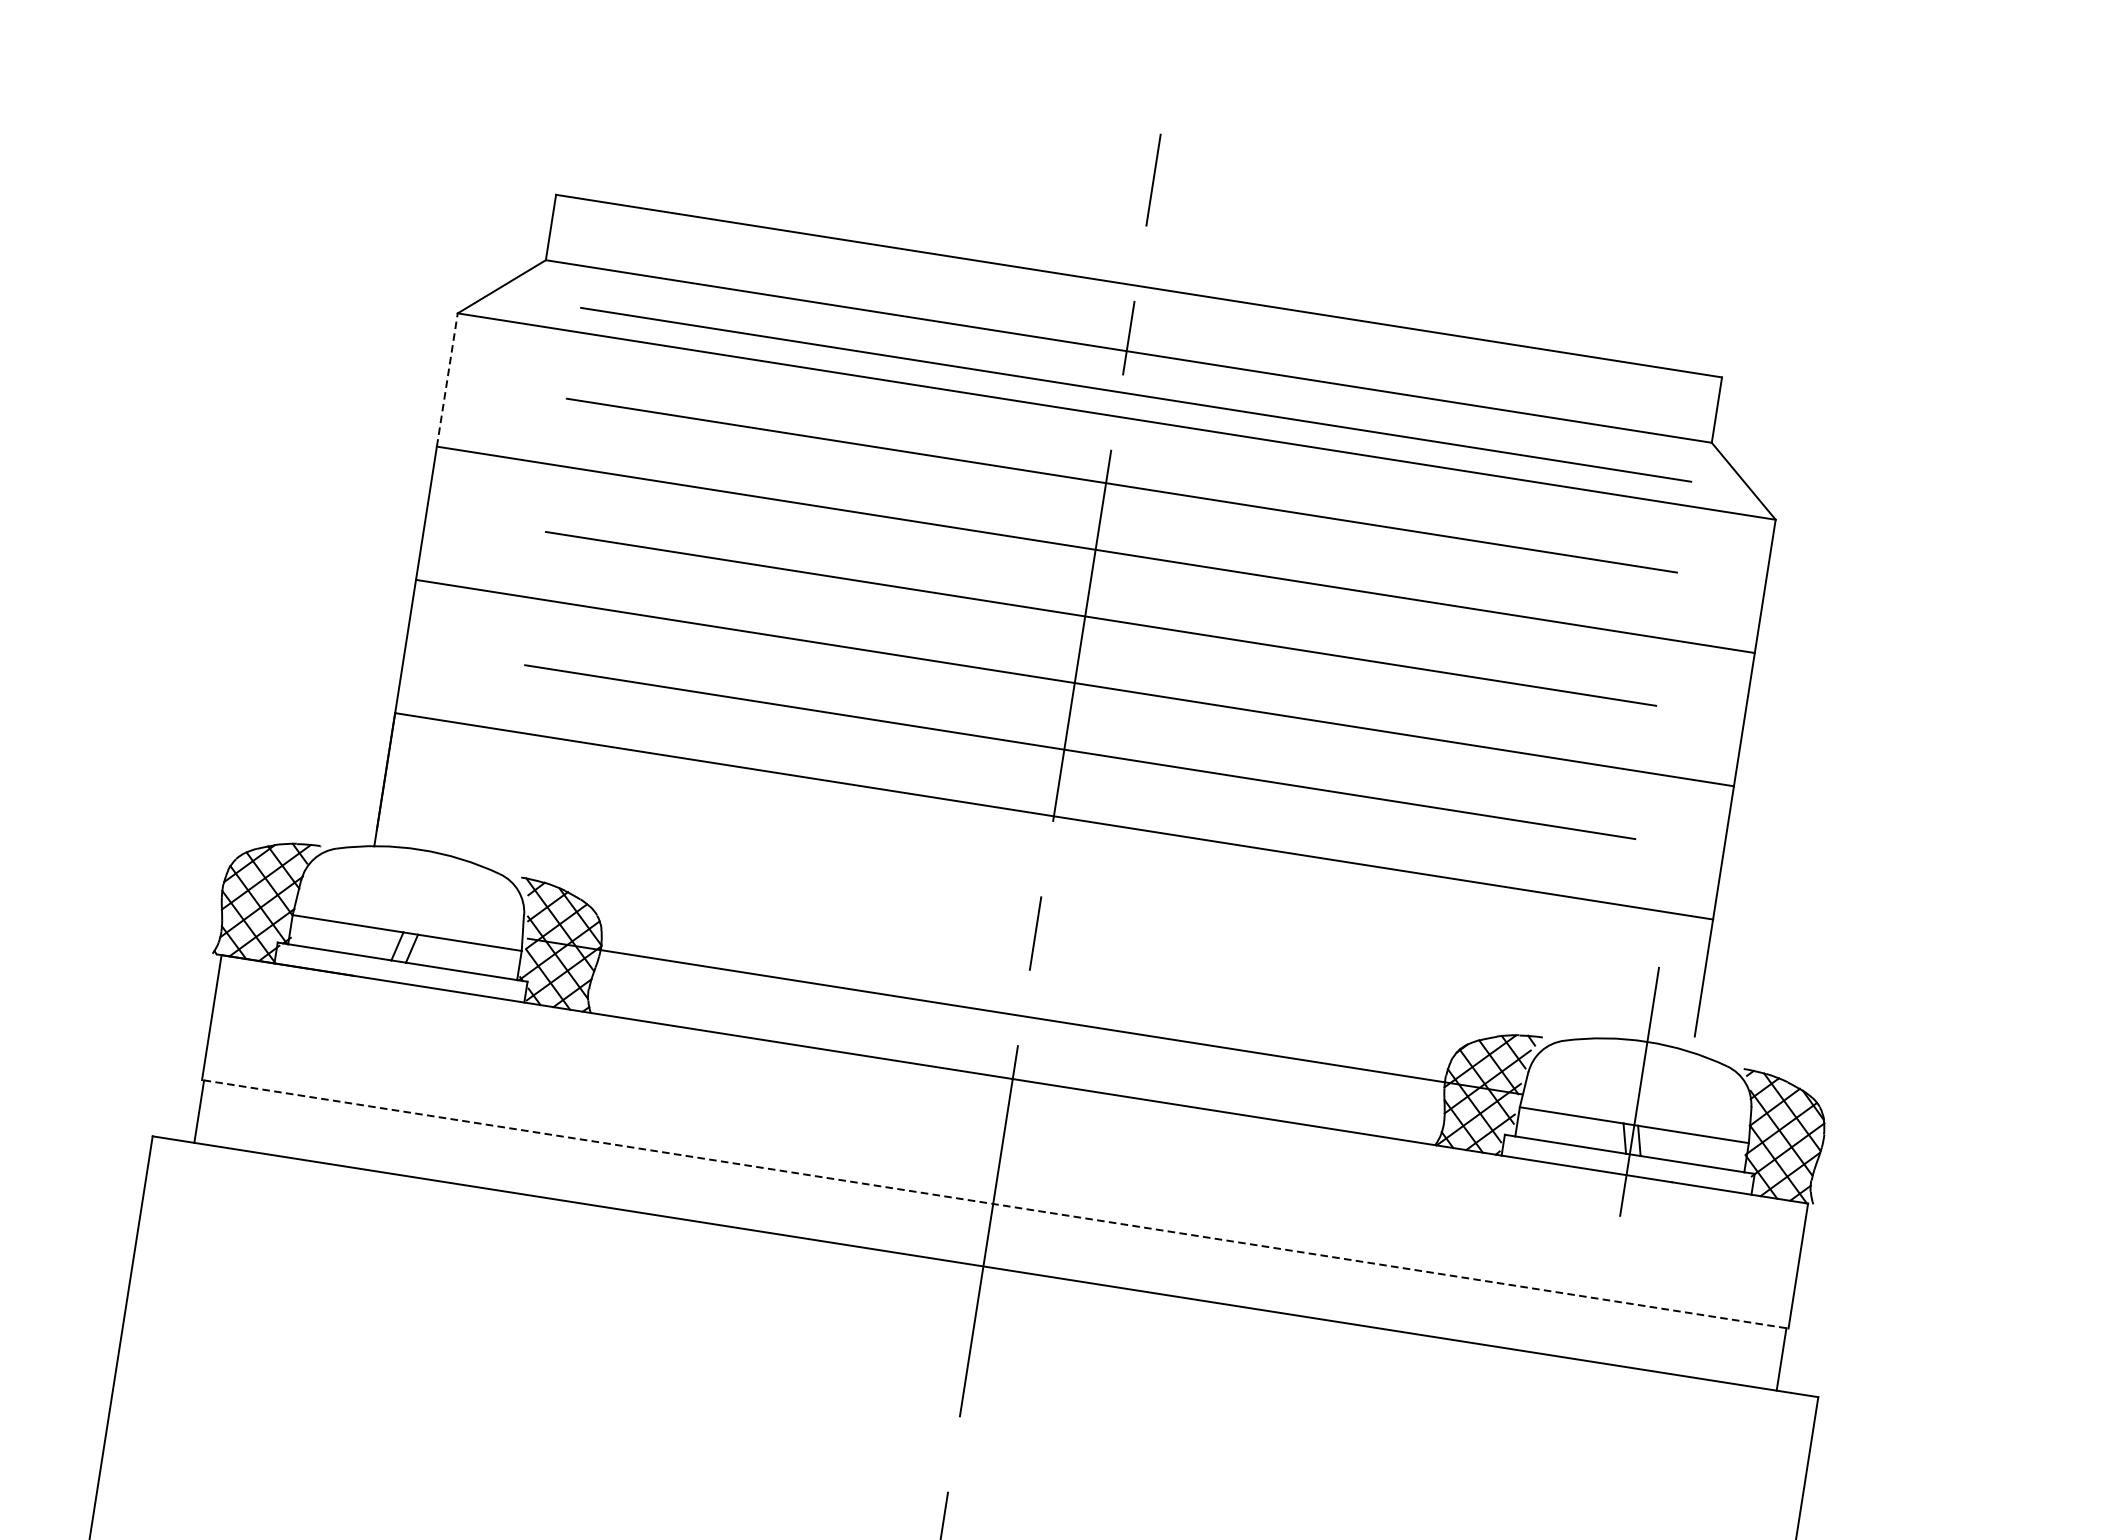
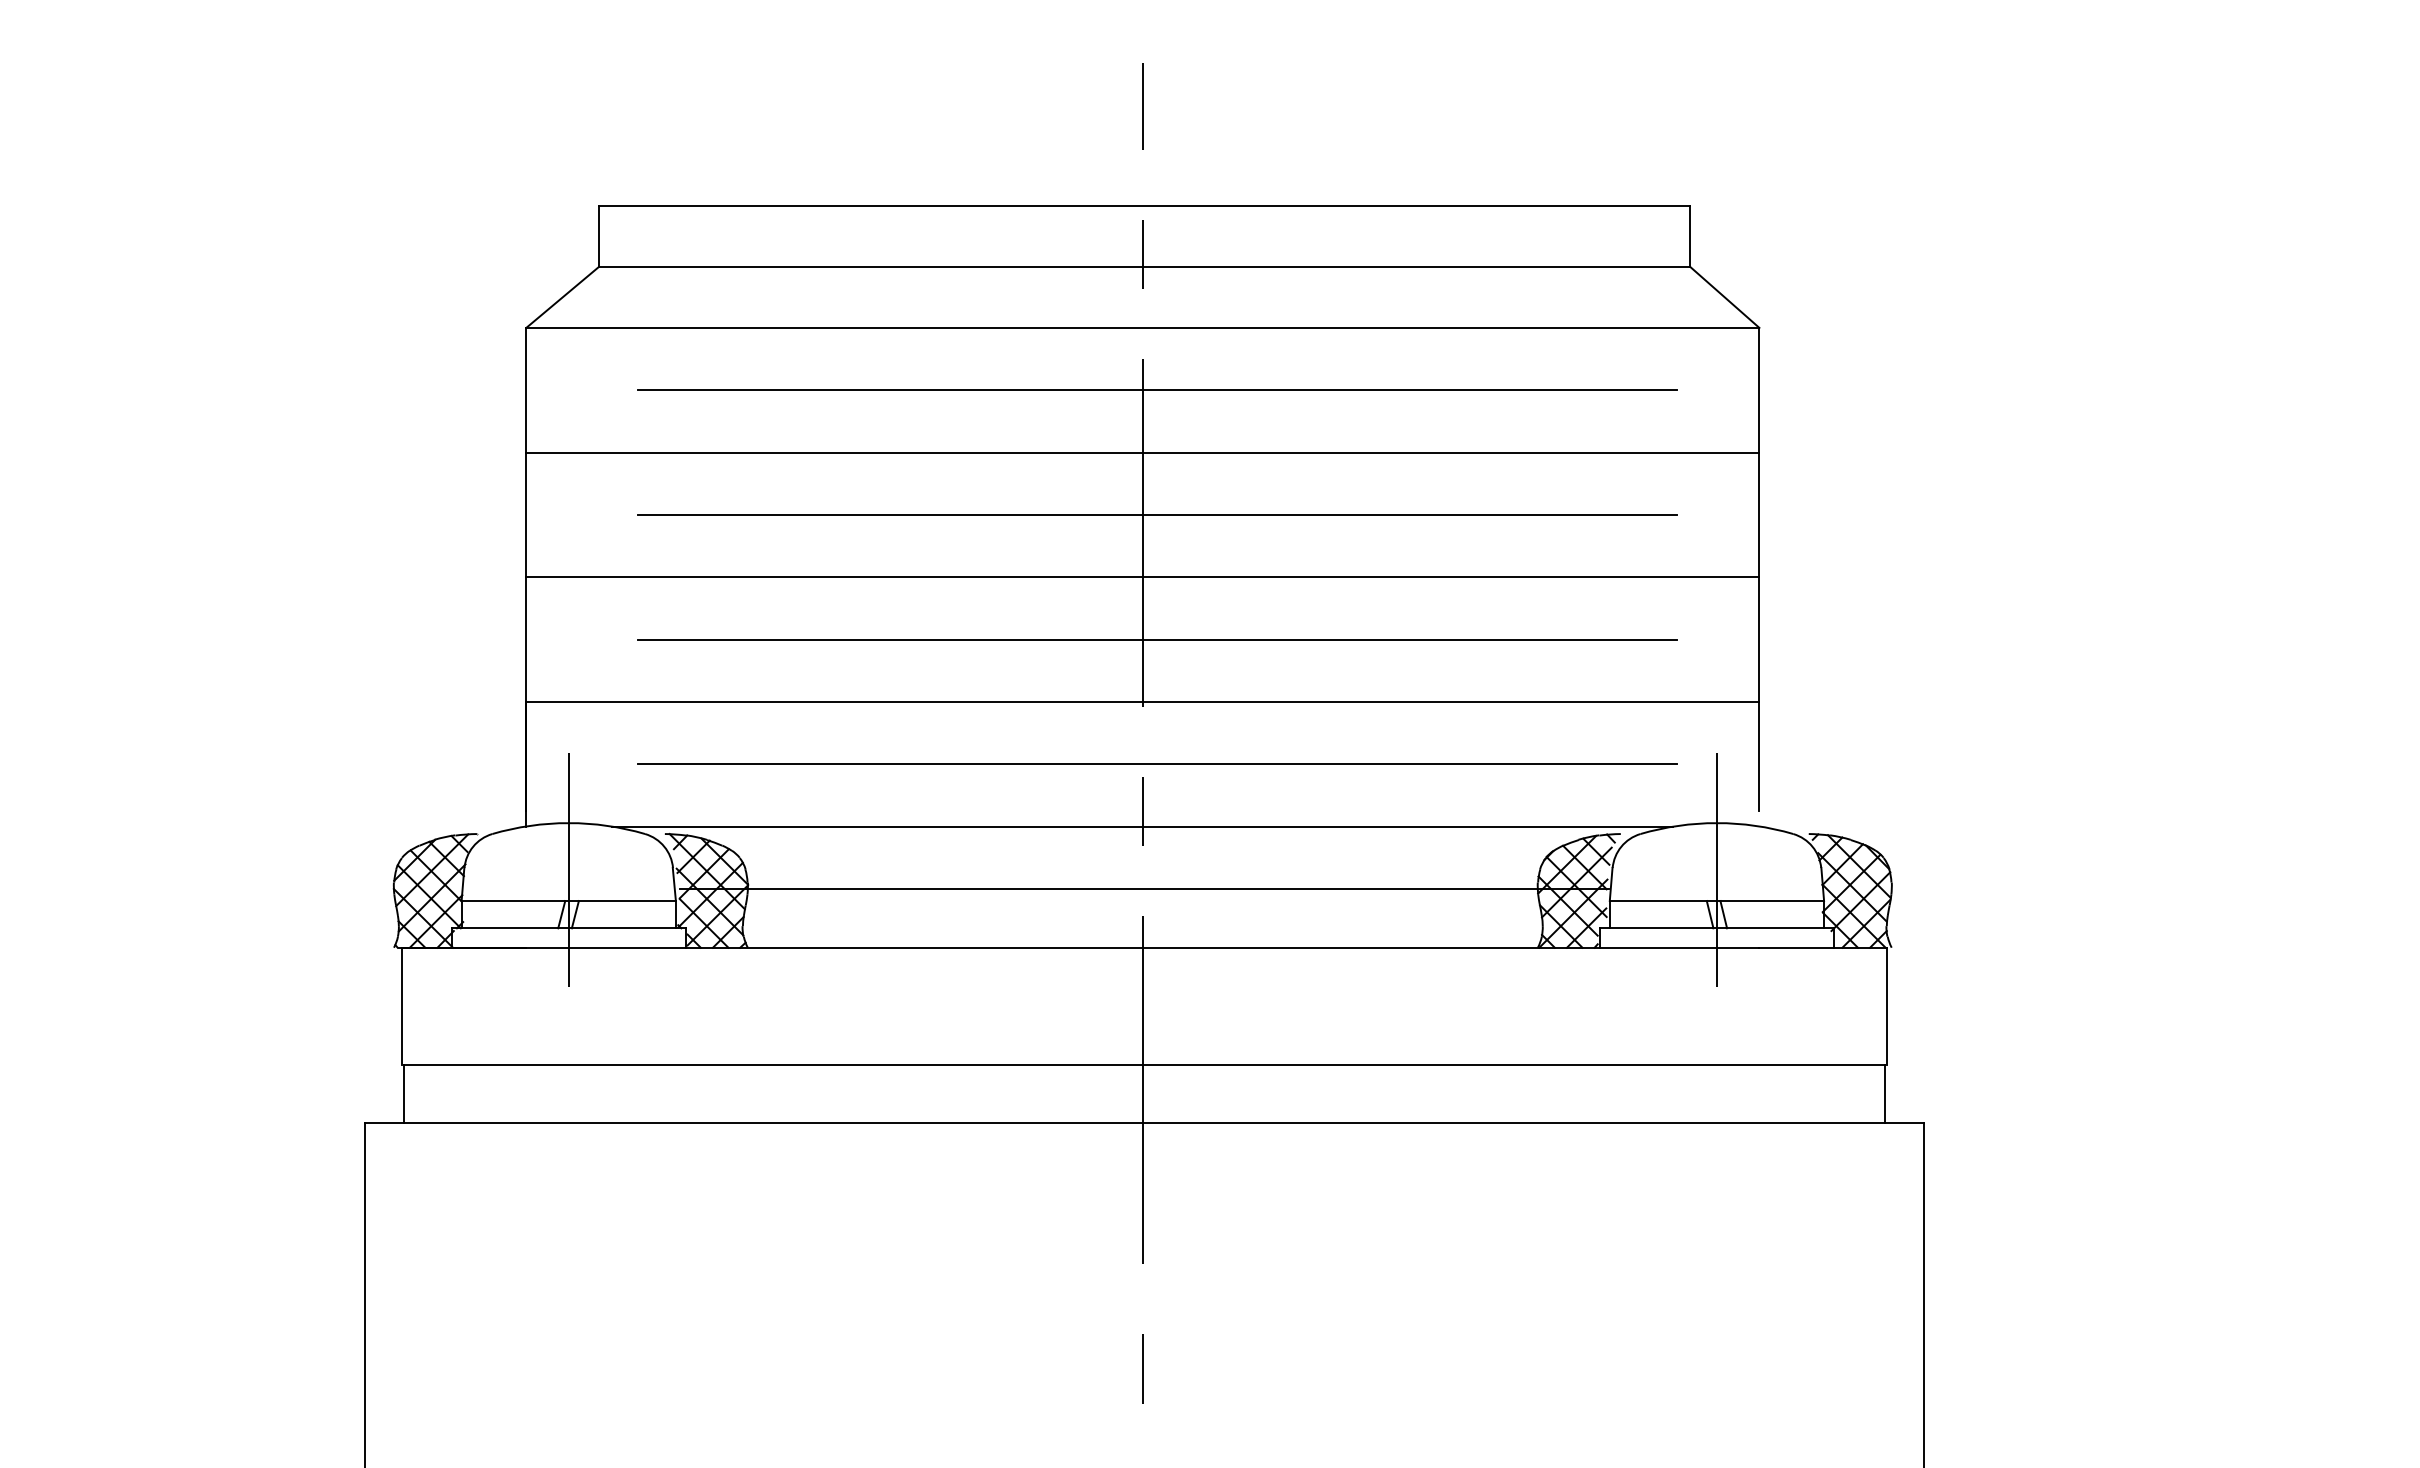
line: (447, 379) -> (526, 389), dashed -> solid
line: (1136, 393) -> (1157, 763), moved
line: (412, 899) -> (568, 869), added
line: (1032, 949) -> (1142, 826), added
line: (995, 1204) -> (1144, 1064), dashed -> solid

